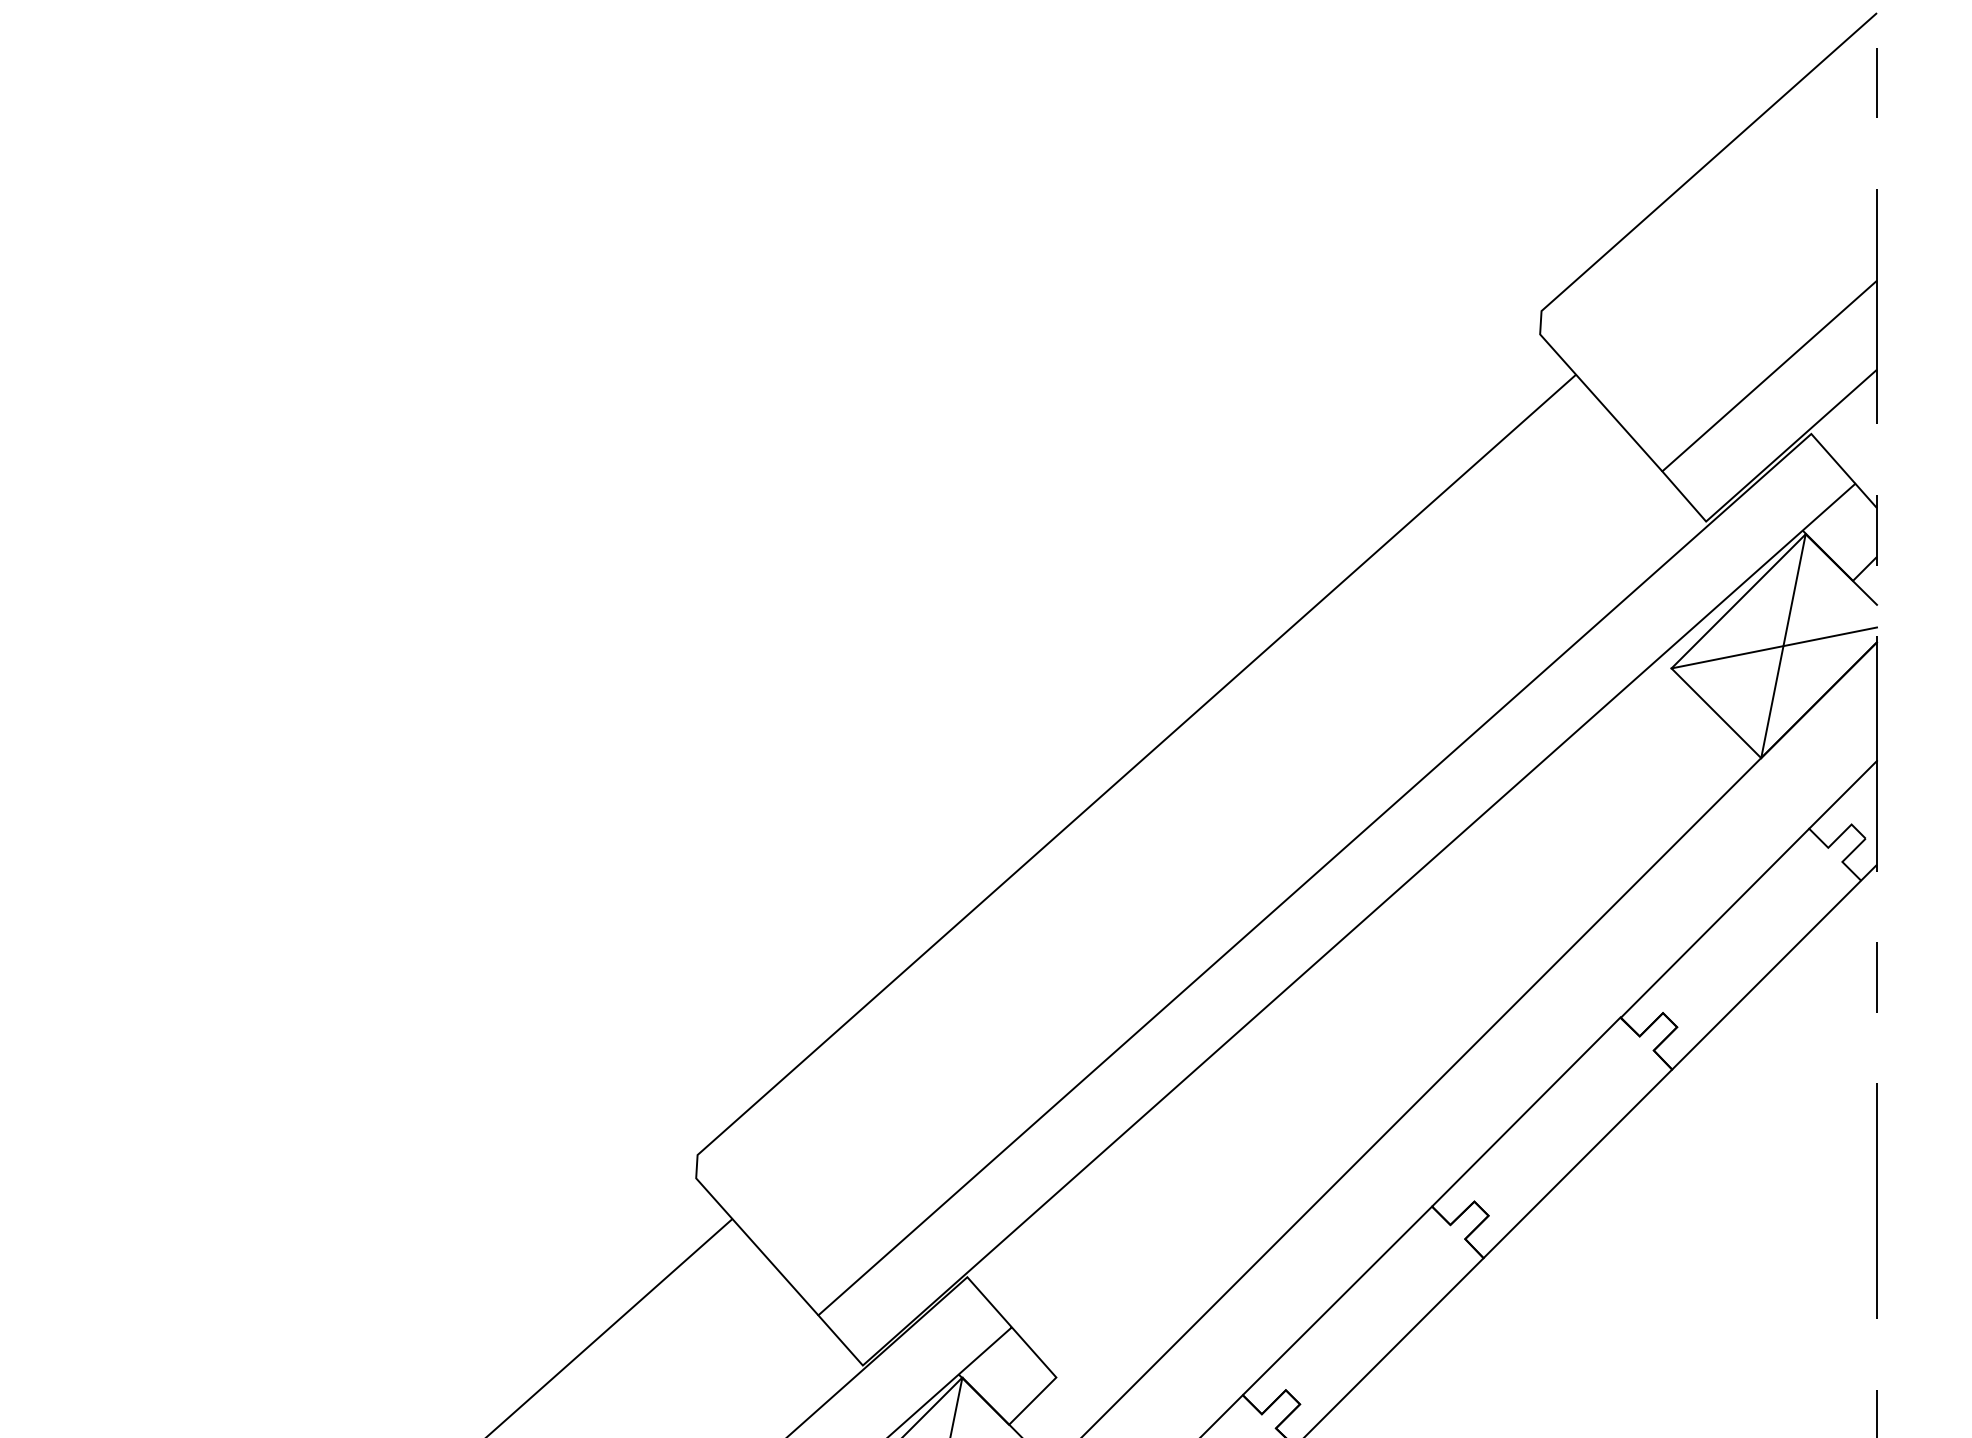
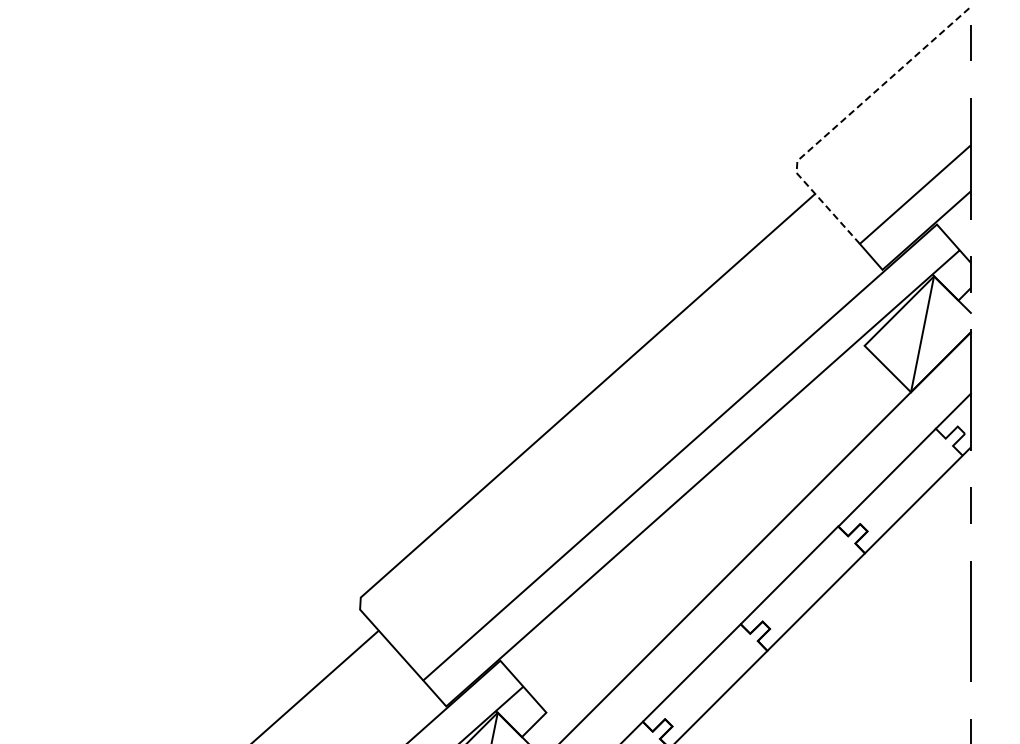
line: (1630, 230) -> (843, 119), solid -> dashed
line: (1773, 646) -> (917, 334), removed

